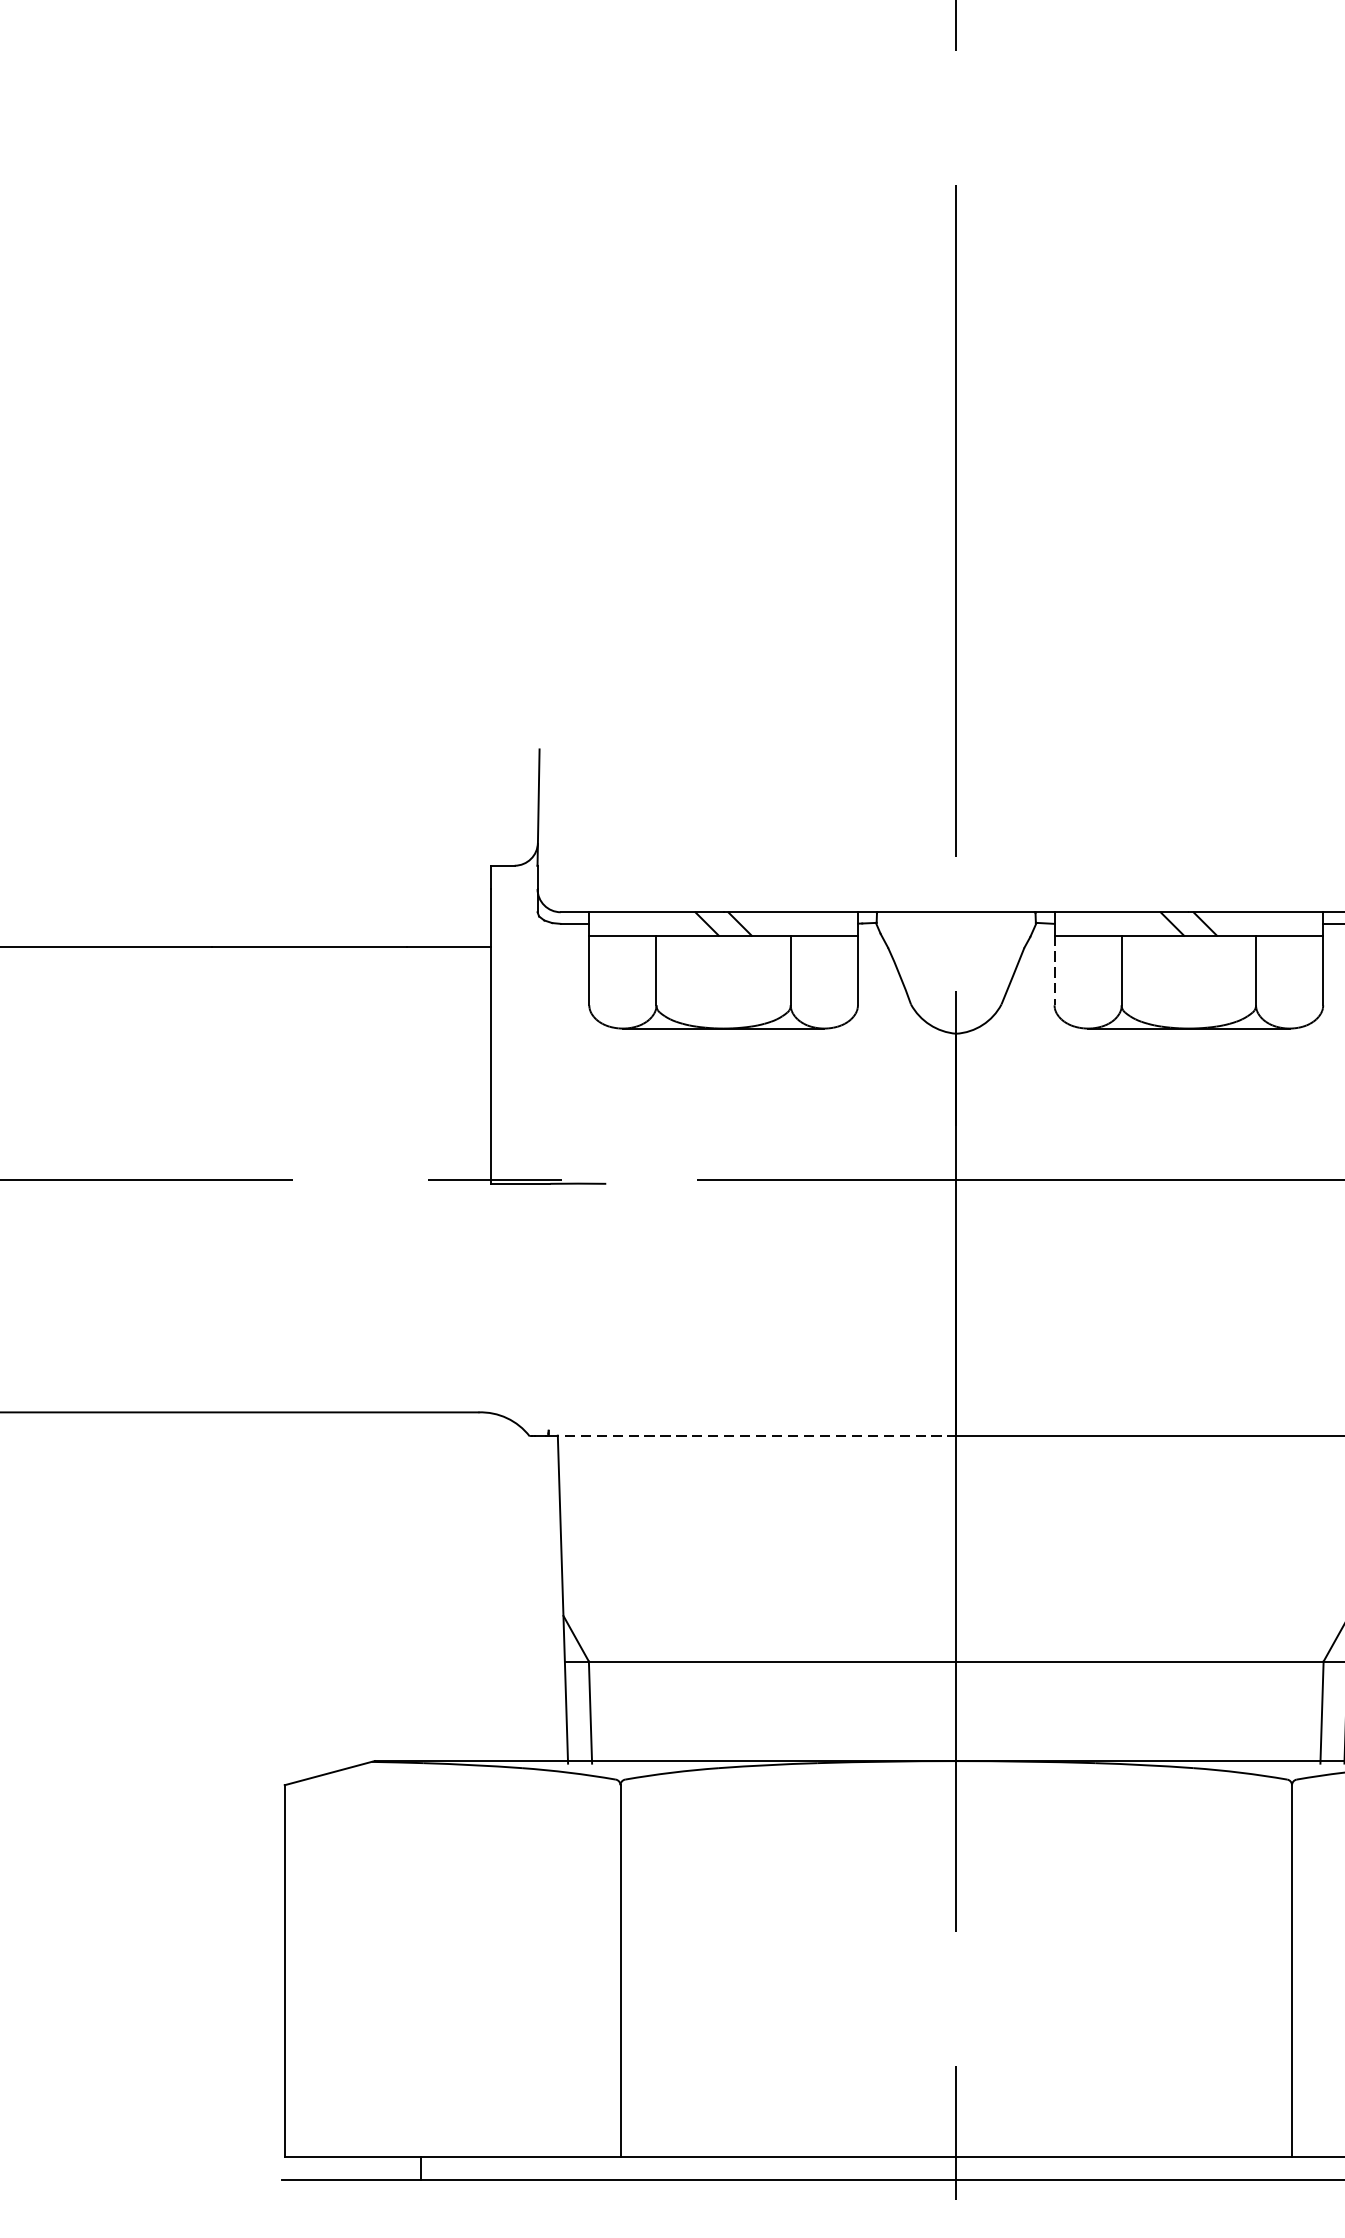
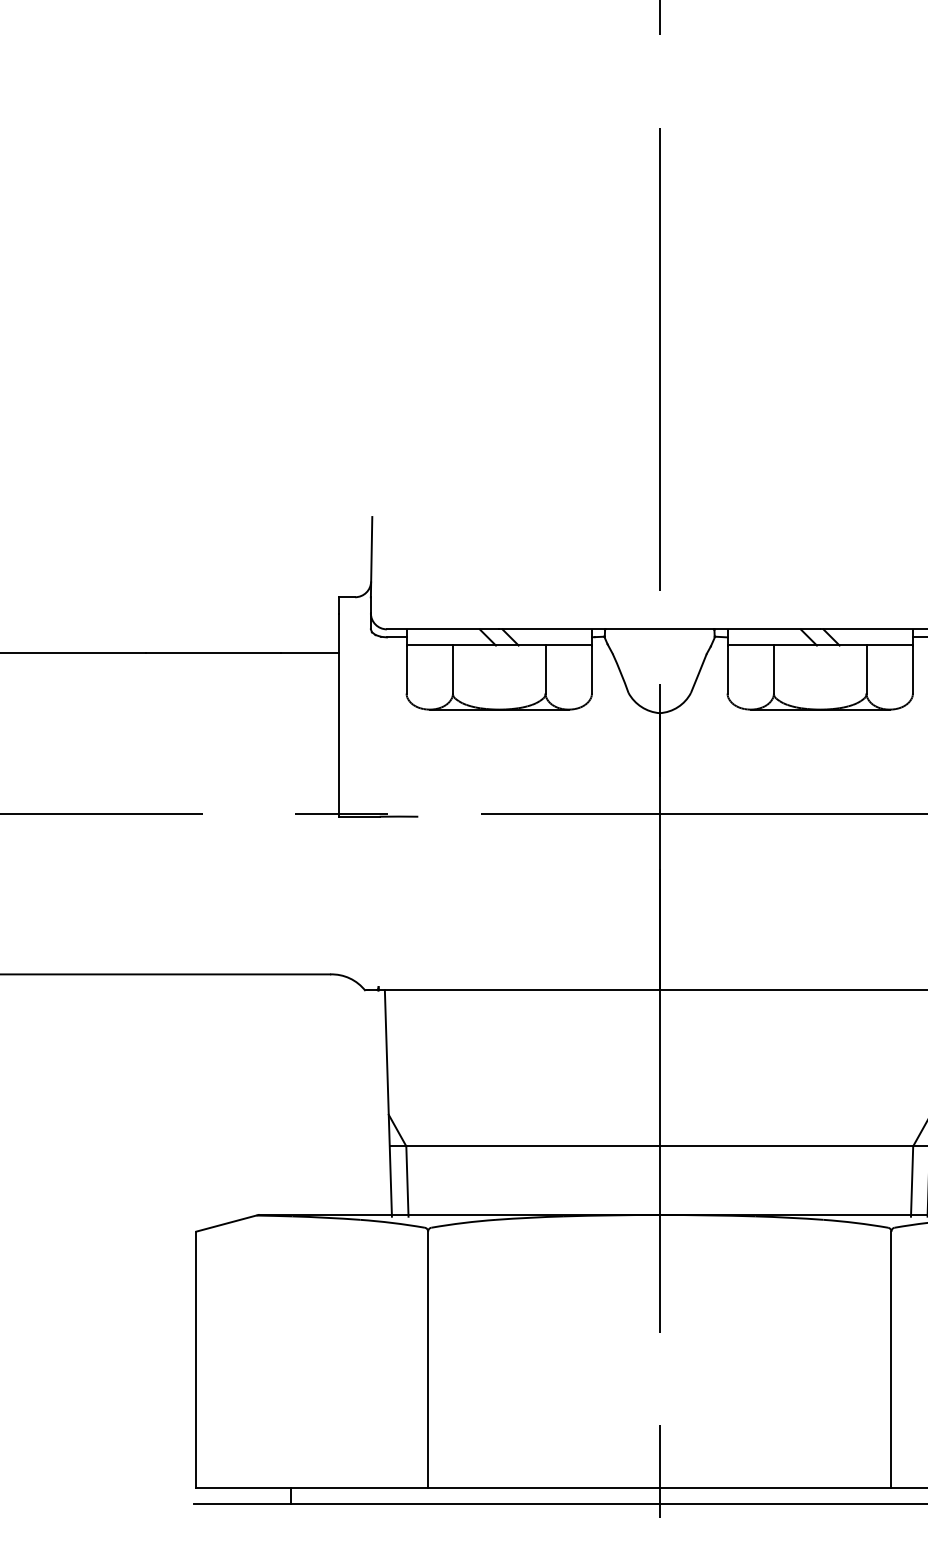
line: (1054, 970) -> (727, 669), dashed -> solid
line: (752, 1435) -> (519, 990), dashed -> solid

